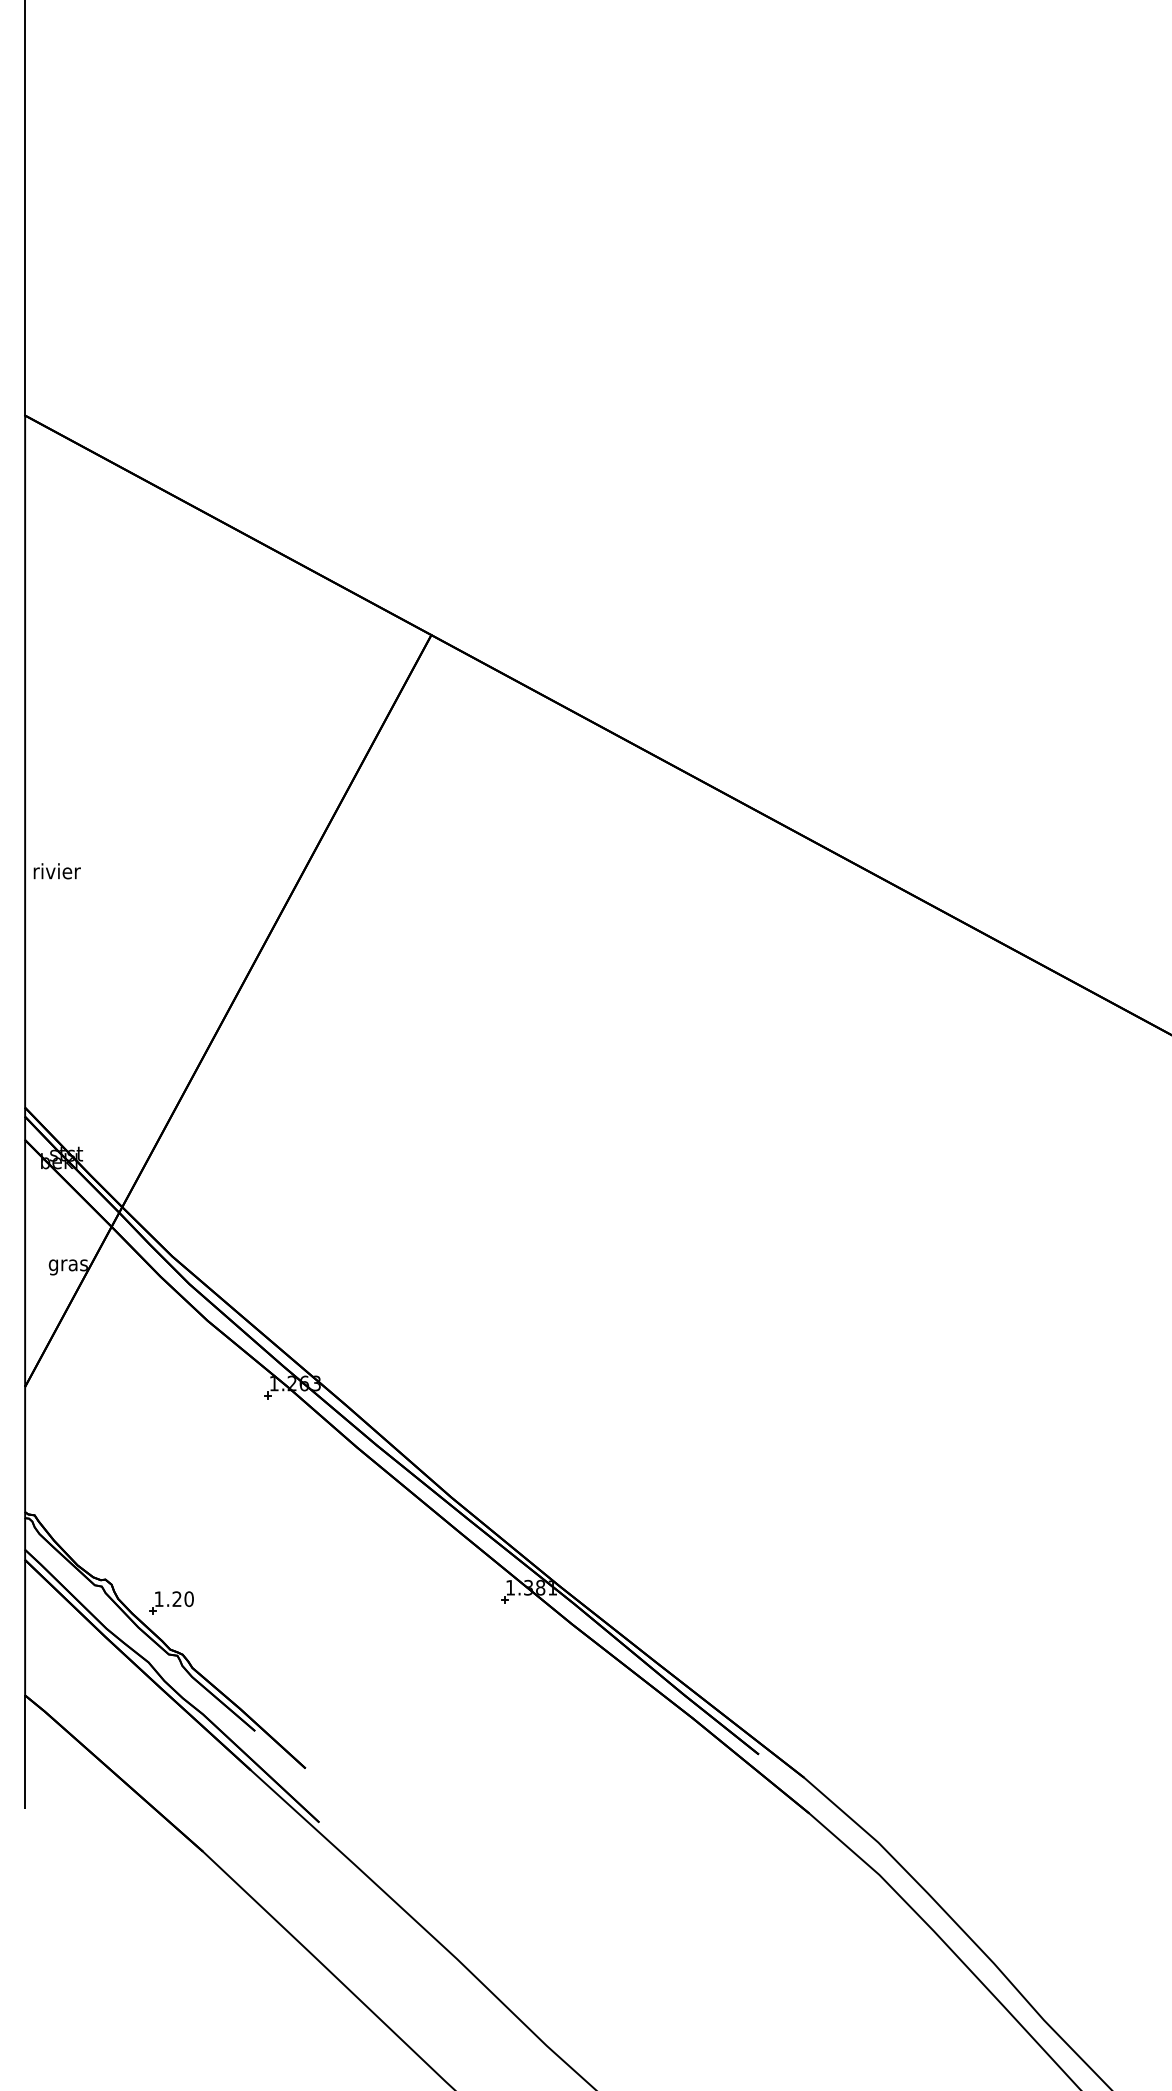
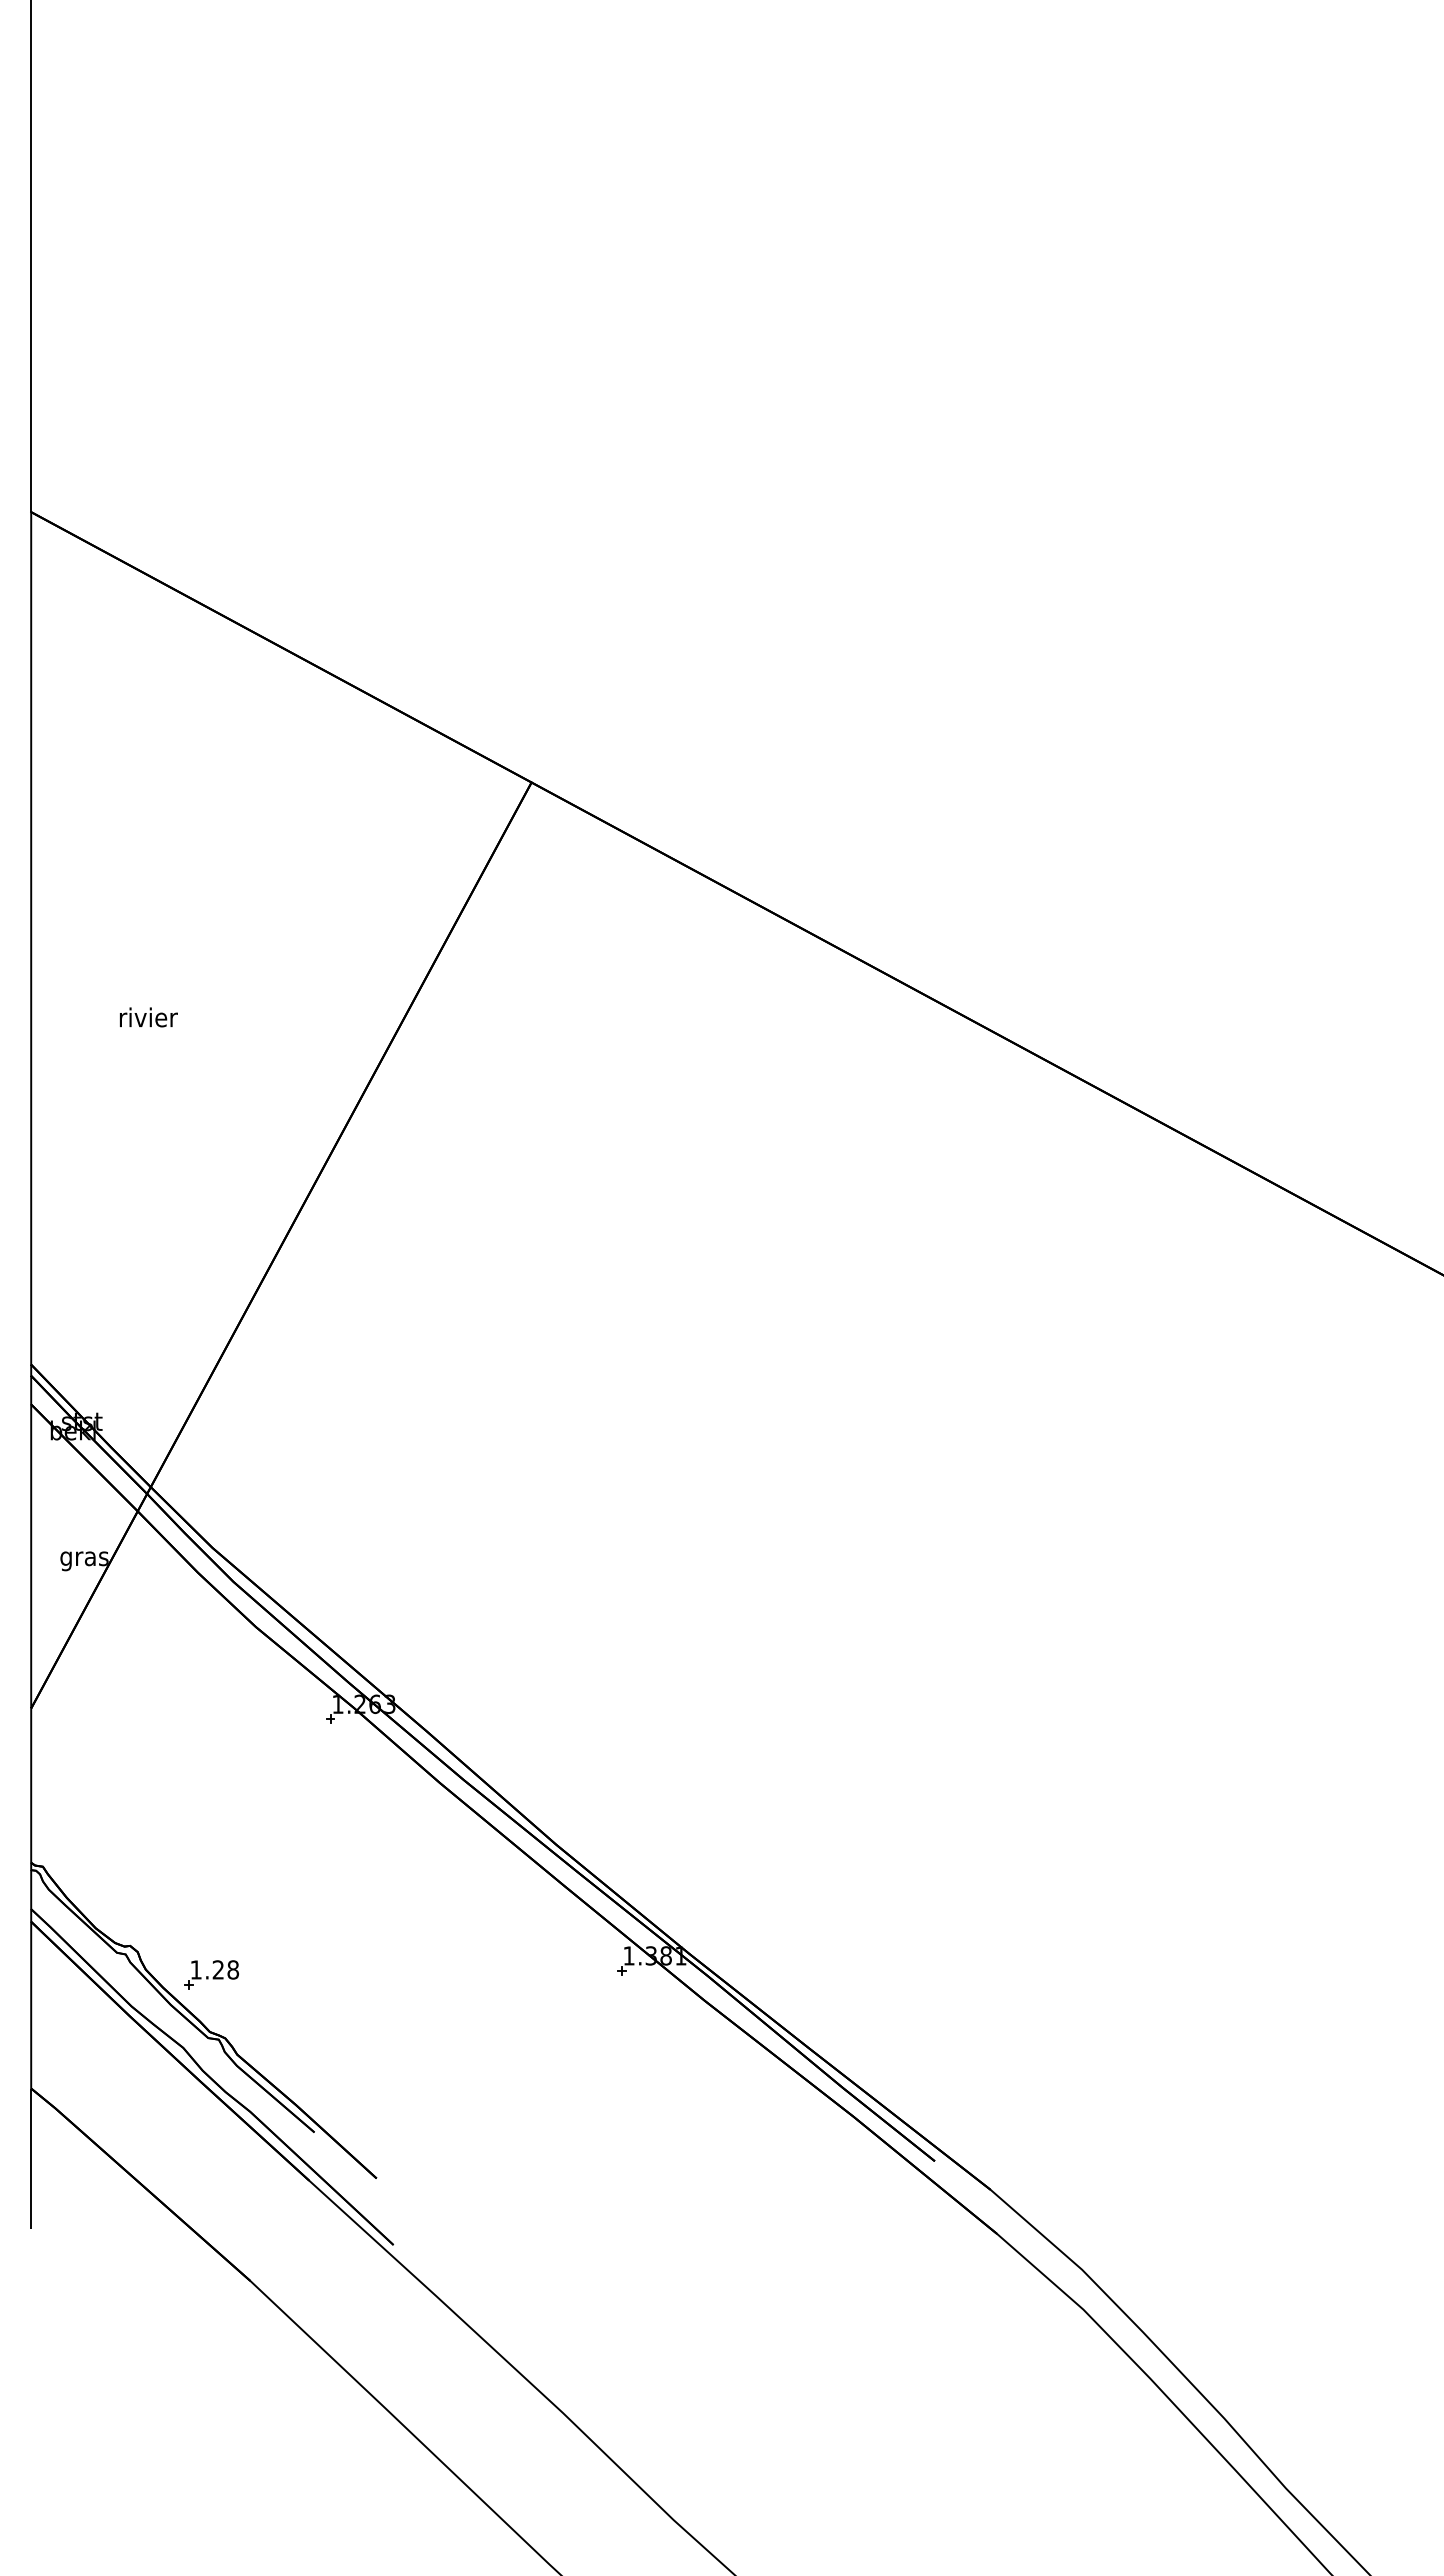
text: (57, 871) -> (148, 1017), moved
text: (189, 1598) -> (233, 1969), 1.20 -> 1.28

